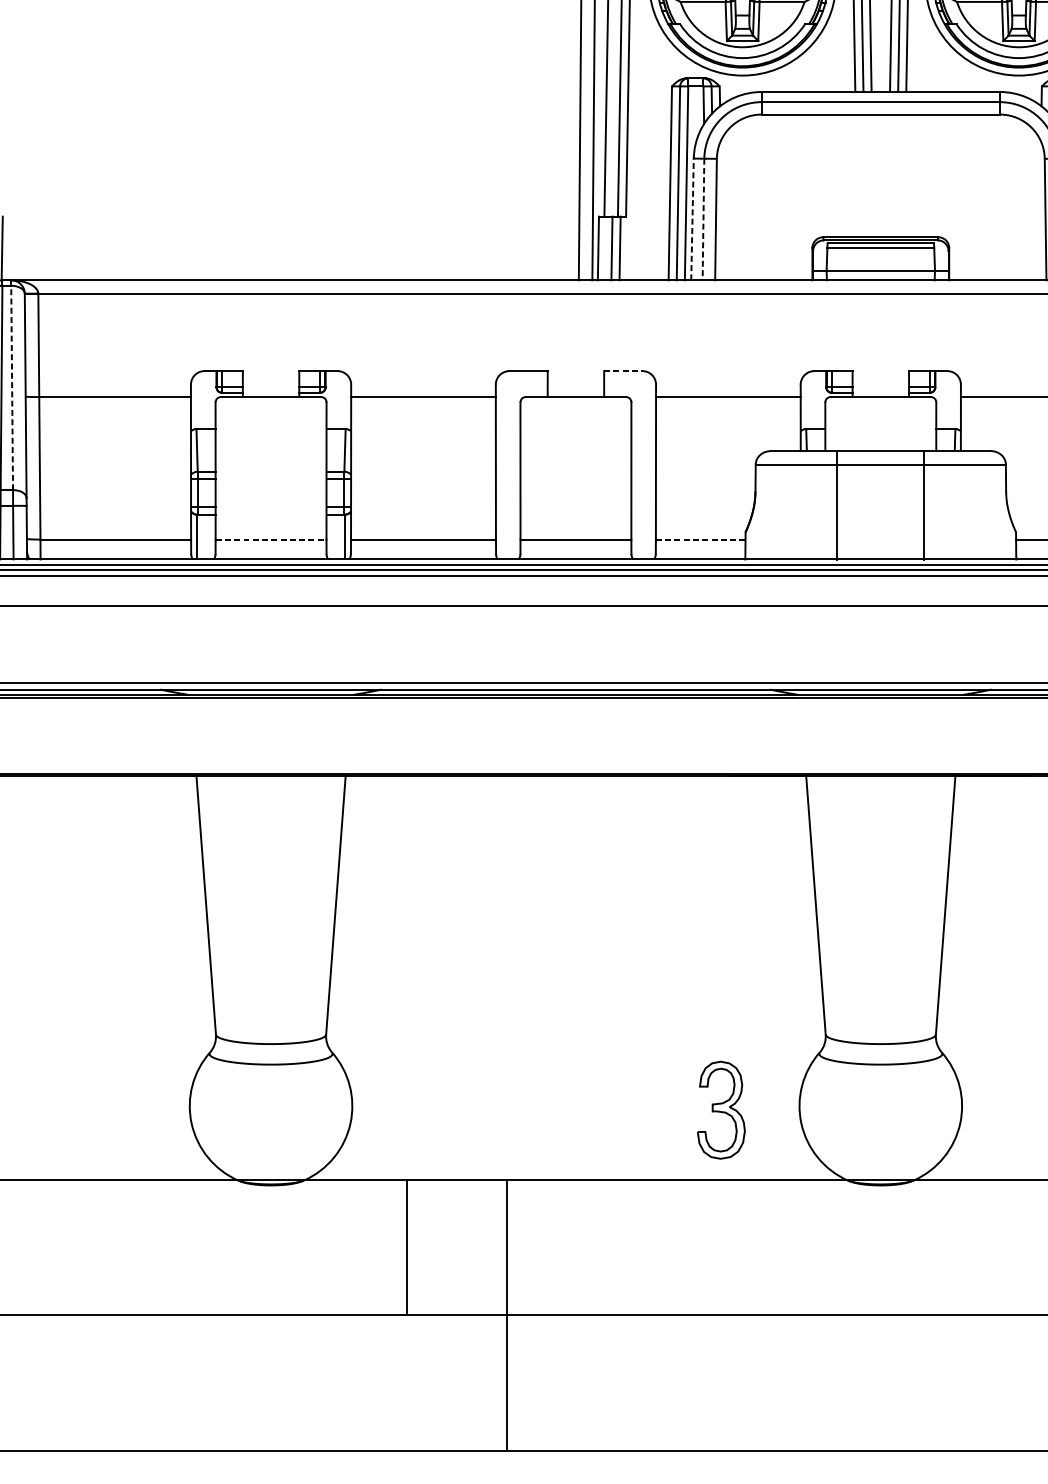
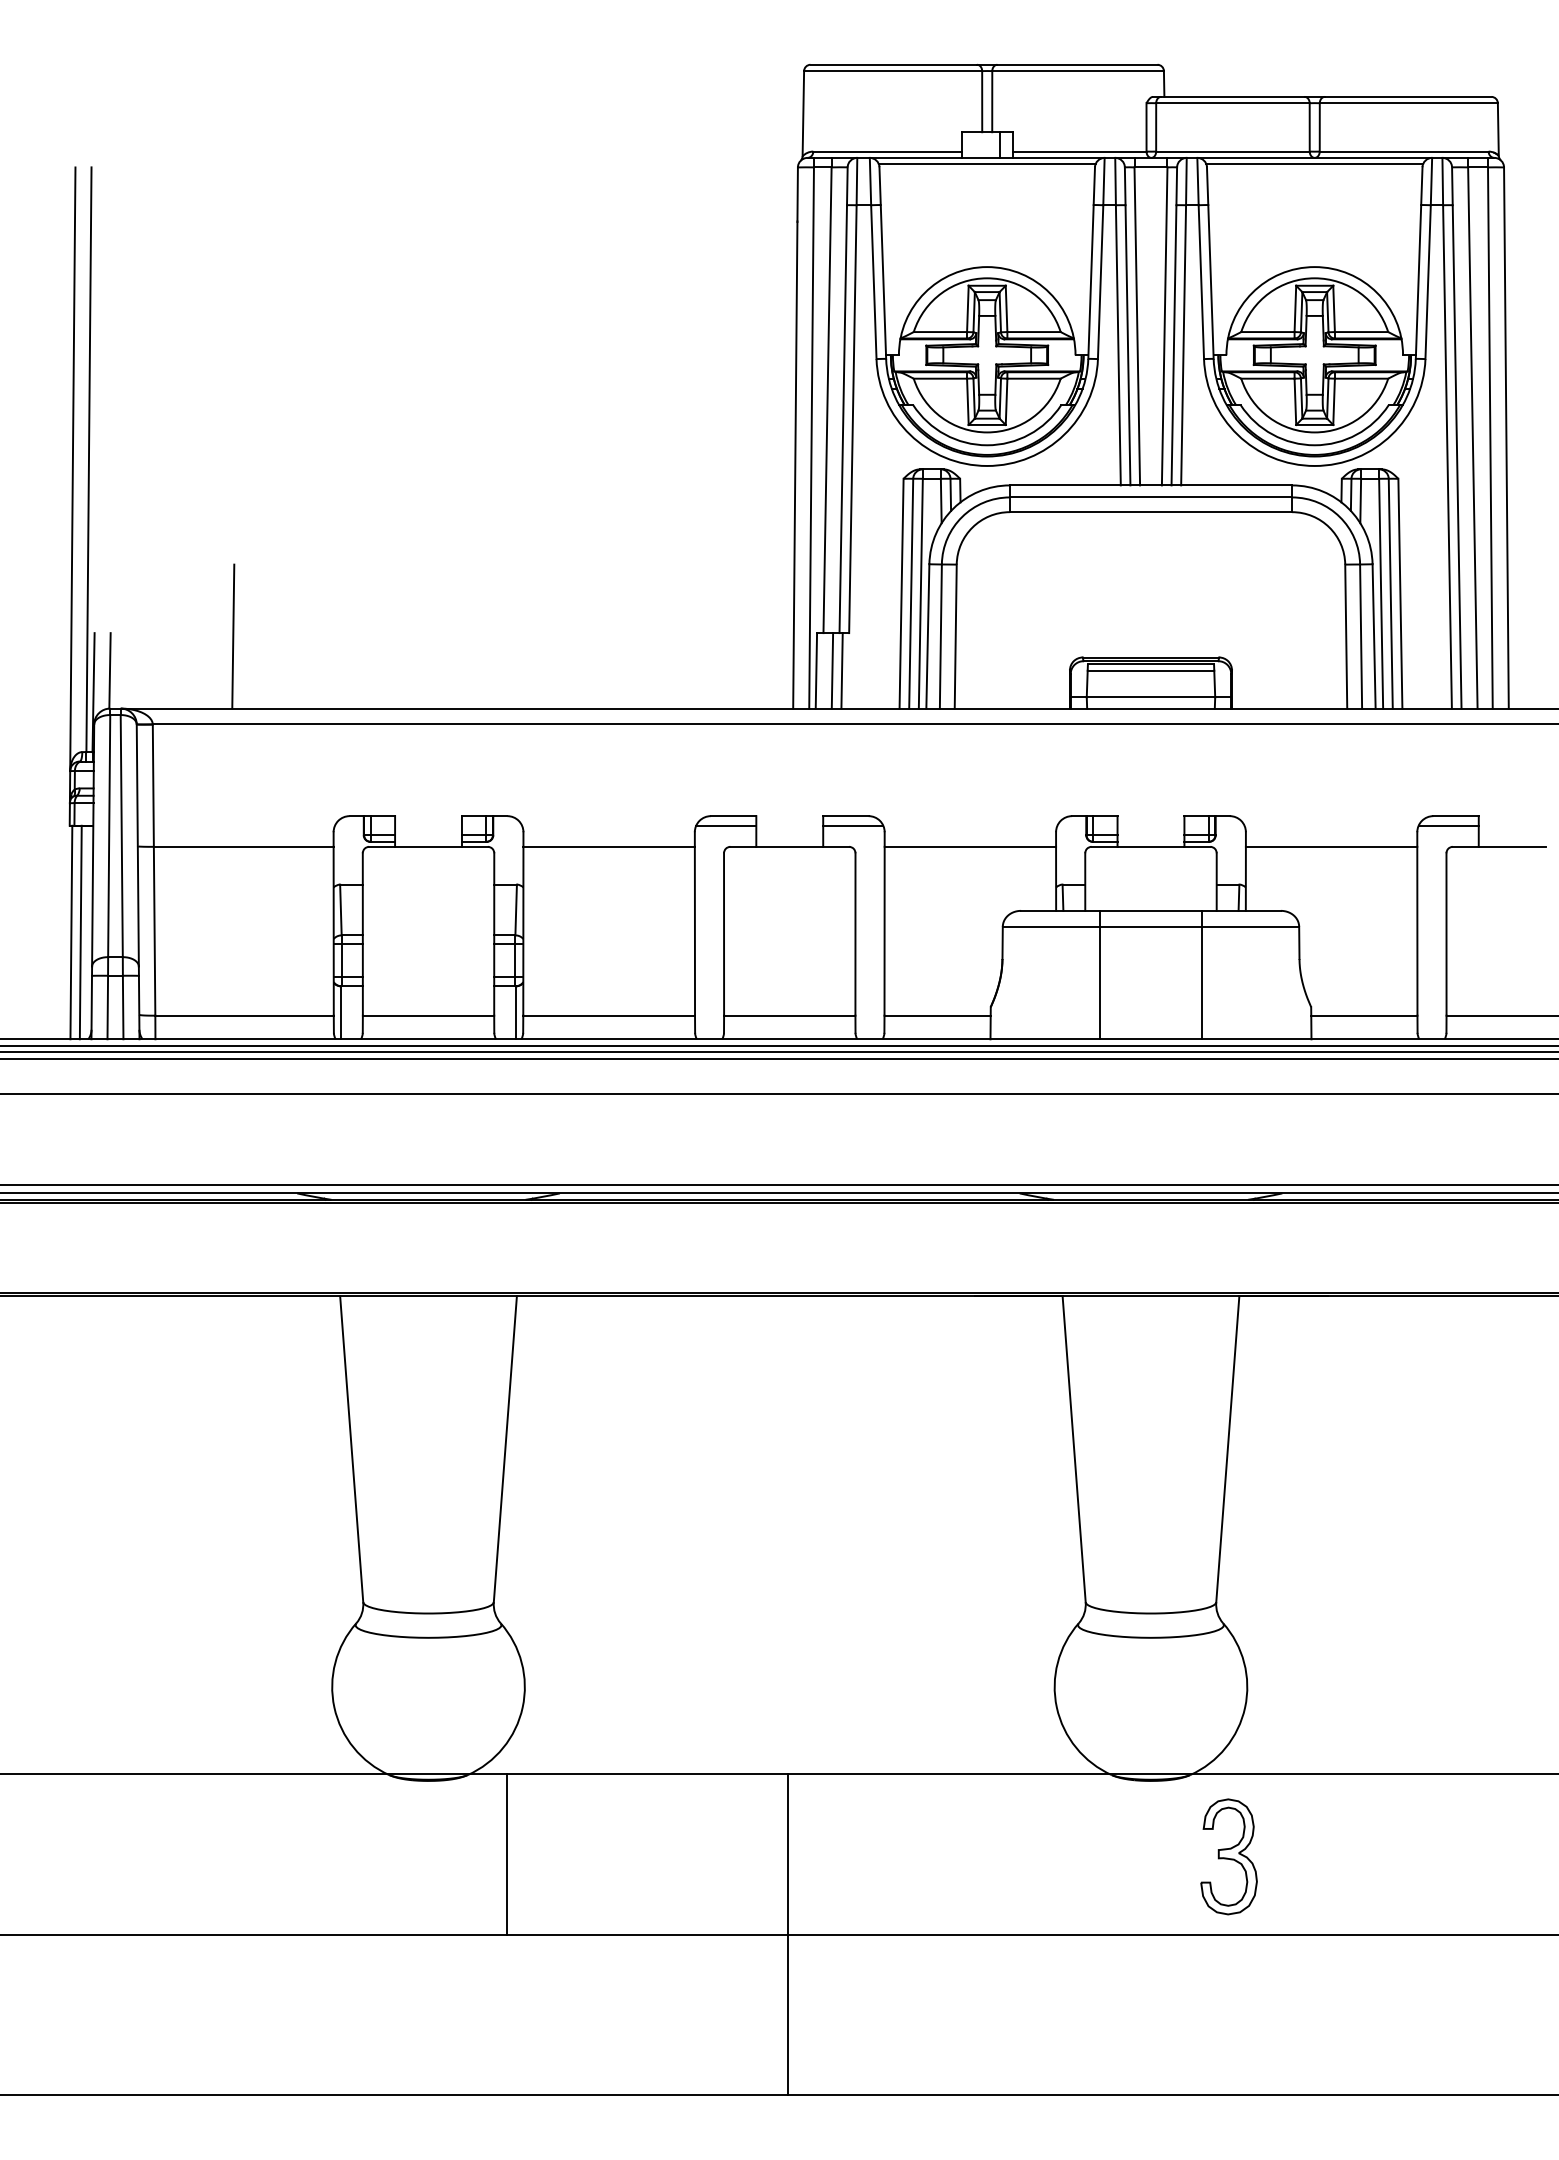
line: (692, 218) -> (927, 635), dashed -> solid
line: (106, 219) -> (233, 636), added
line: (703, 220) -> (940, 637), dashed -> solid
line: (622, 371) -> (845, 816), dashed -> solid
line: (522, 379) -> (726, 825), added
line: (629, 379) -> (853, 825), added
line: (11, 387) -> (121, 835), dashed -> solid
line: (271, 539) -> (428, 1015), dashed -> solid
line: (701, 539) -> (938, 1015), dashed -> solid
part: (720, 1109) -> (1228, 1856), moved
line: (406, 1247) -> (507, 1854), moved
line: (507, 1315) -> (788, 1934), moved

